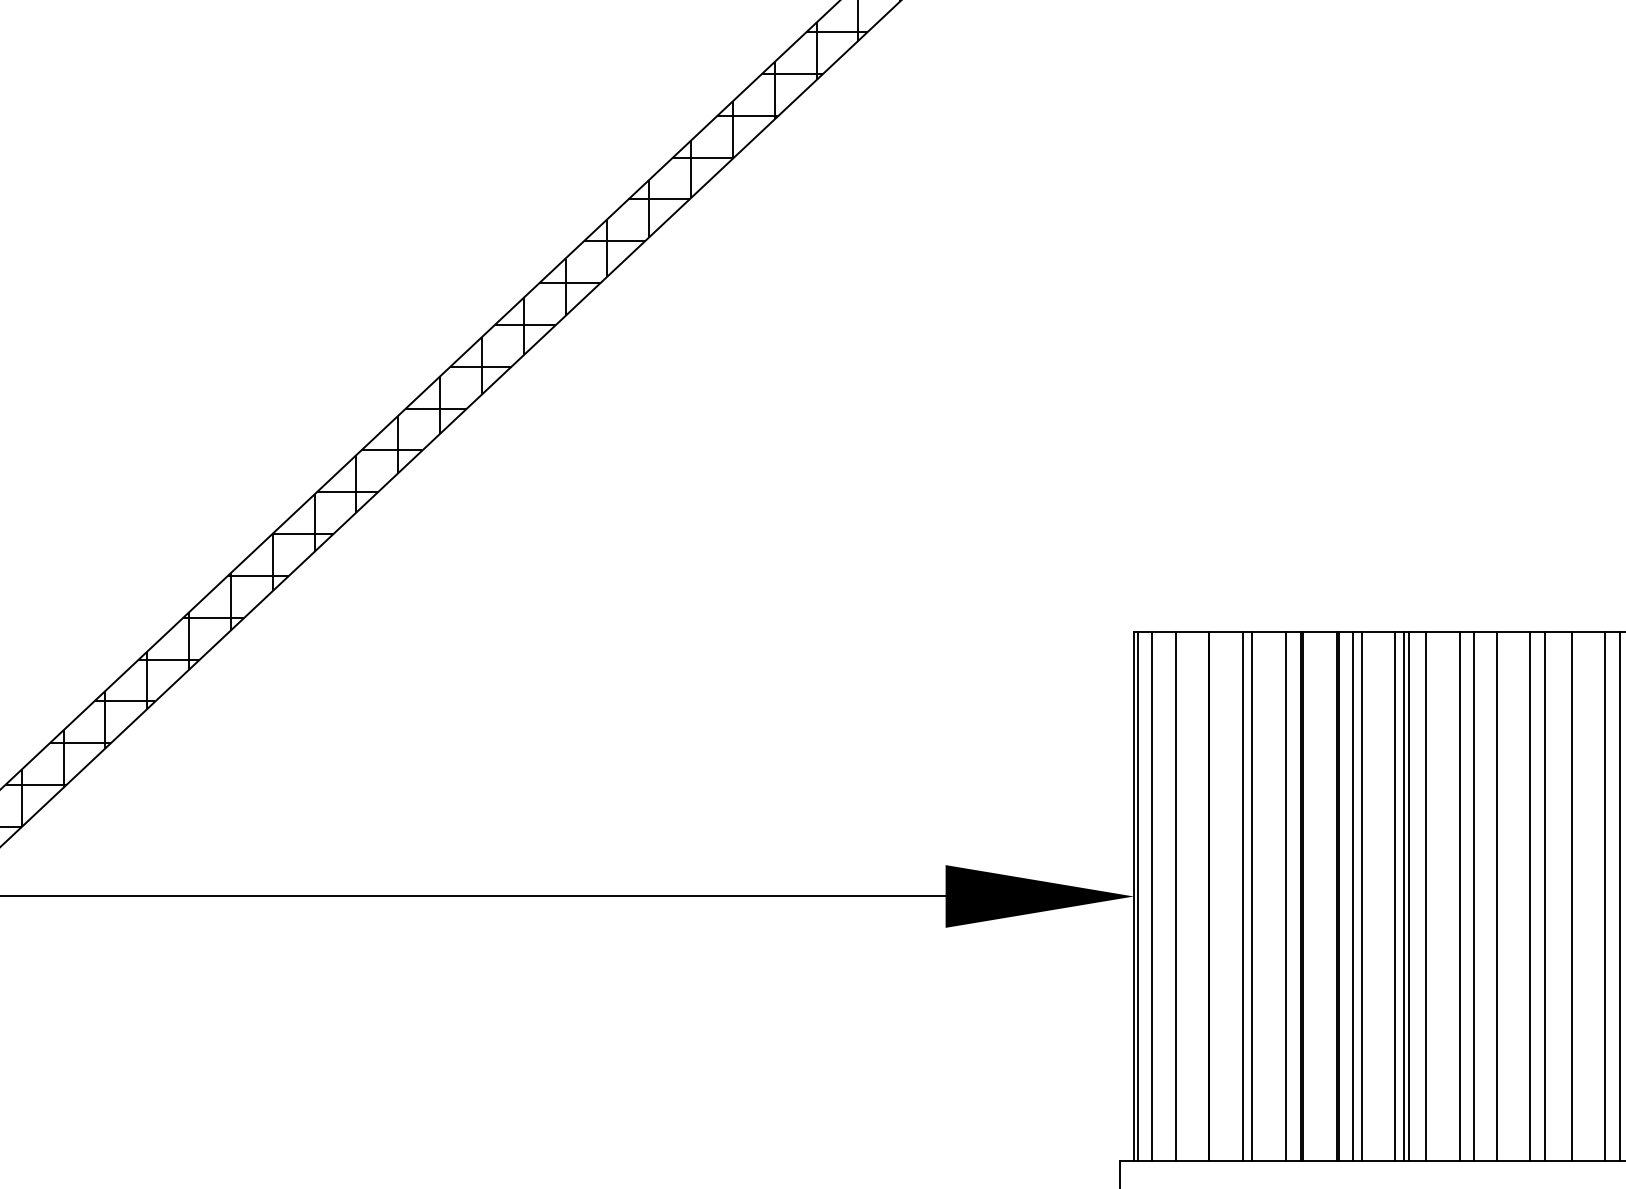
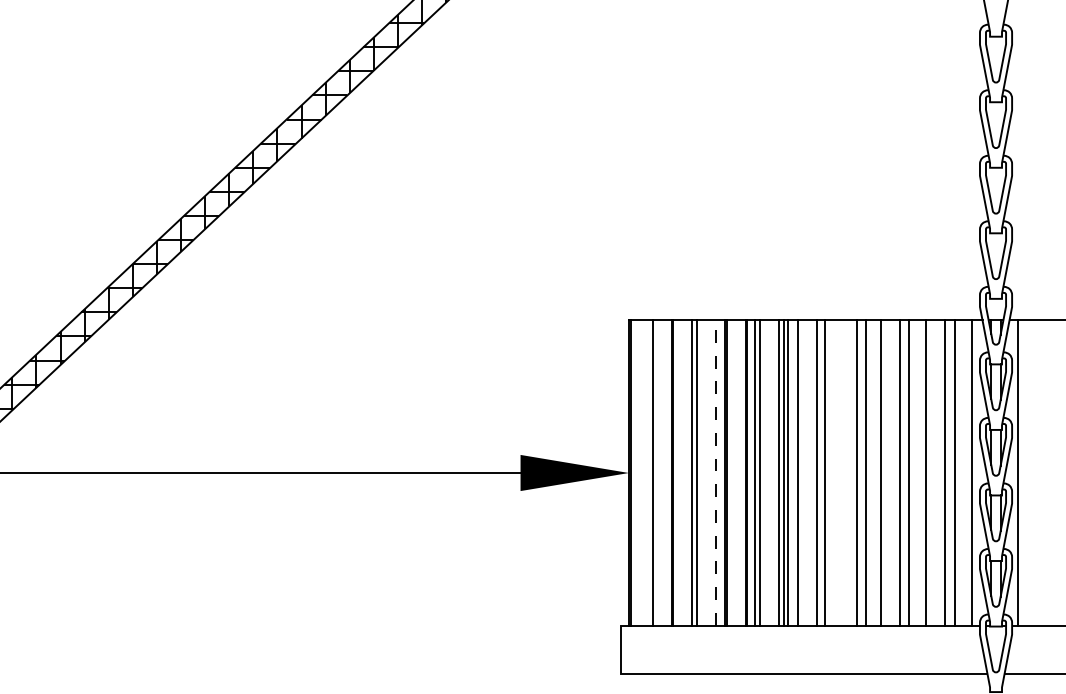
line: (1152, 895) -> (639, 472), removed
line: (1497, 895) -> (838, 472), removed
line: (1285, 897) -> (716, 473), solid -> dashed

